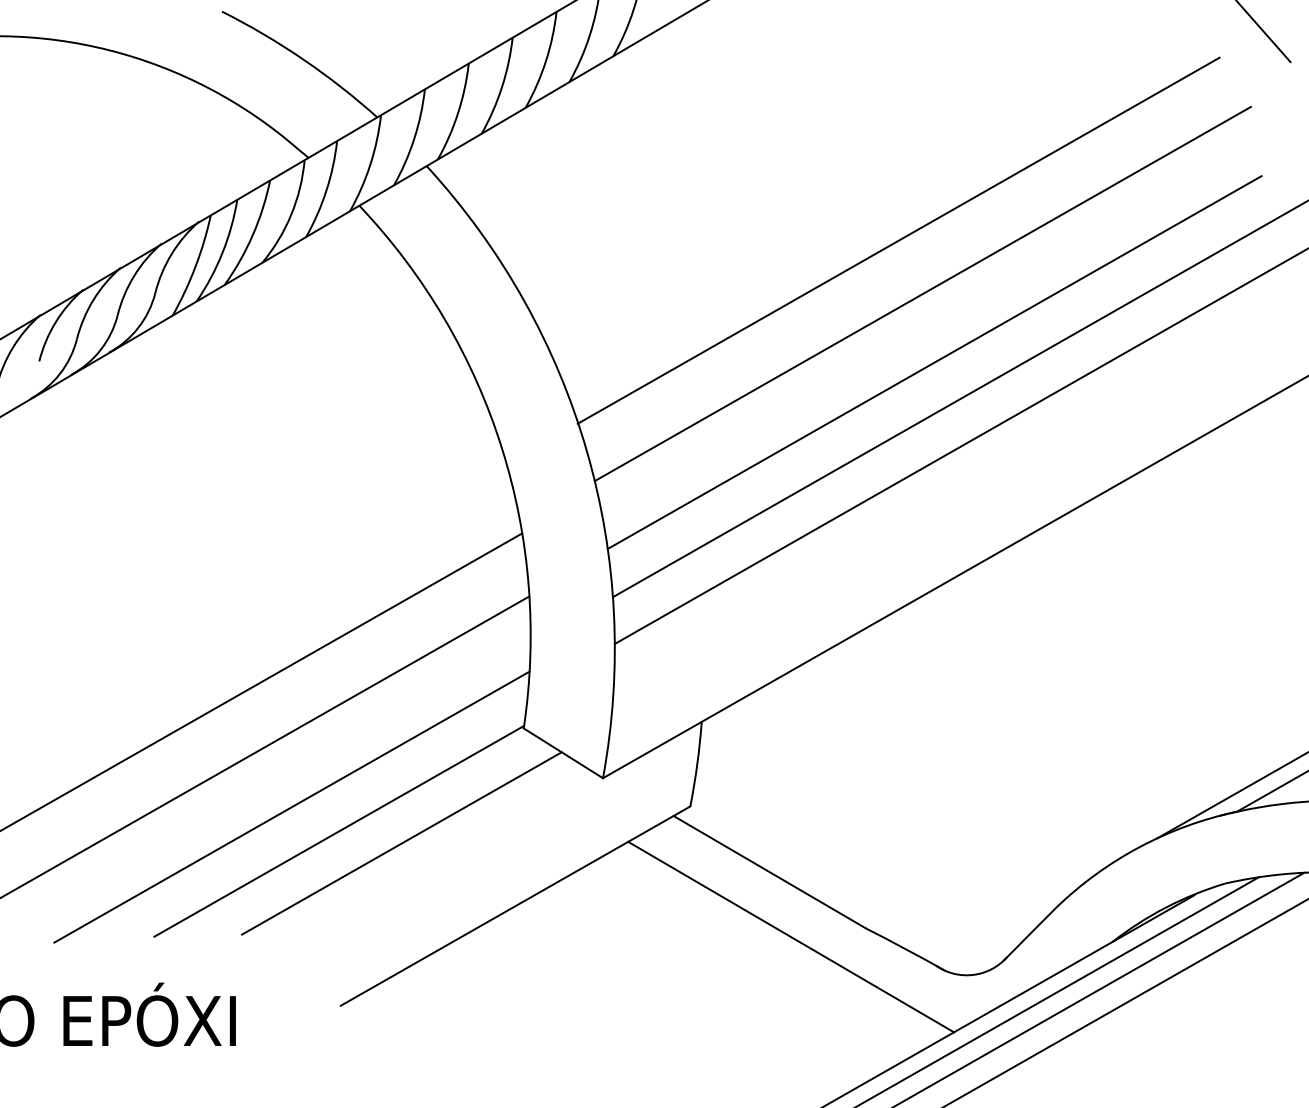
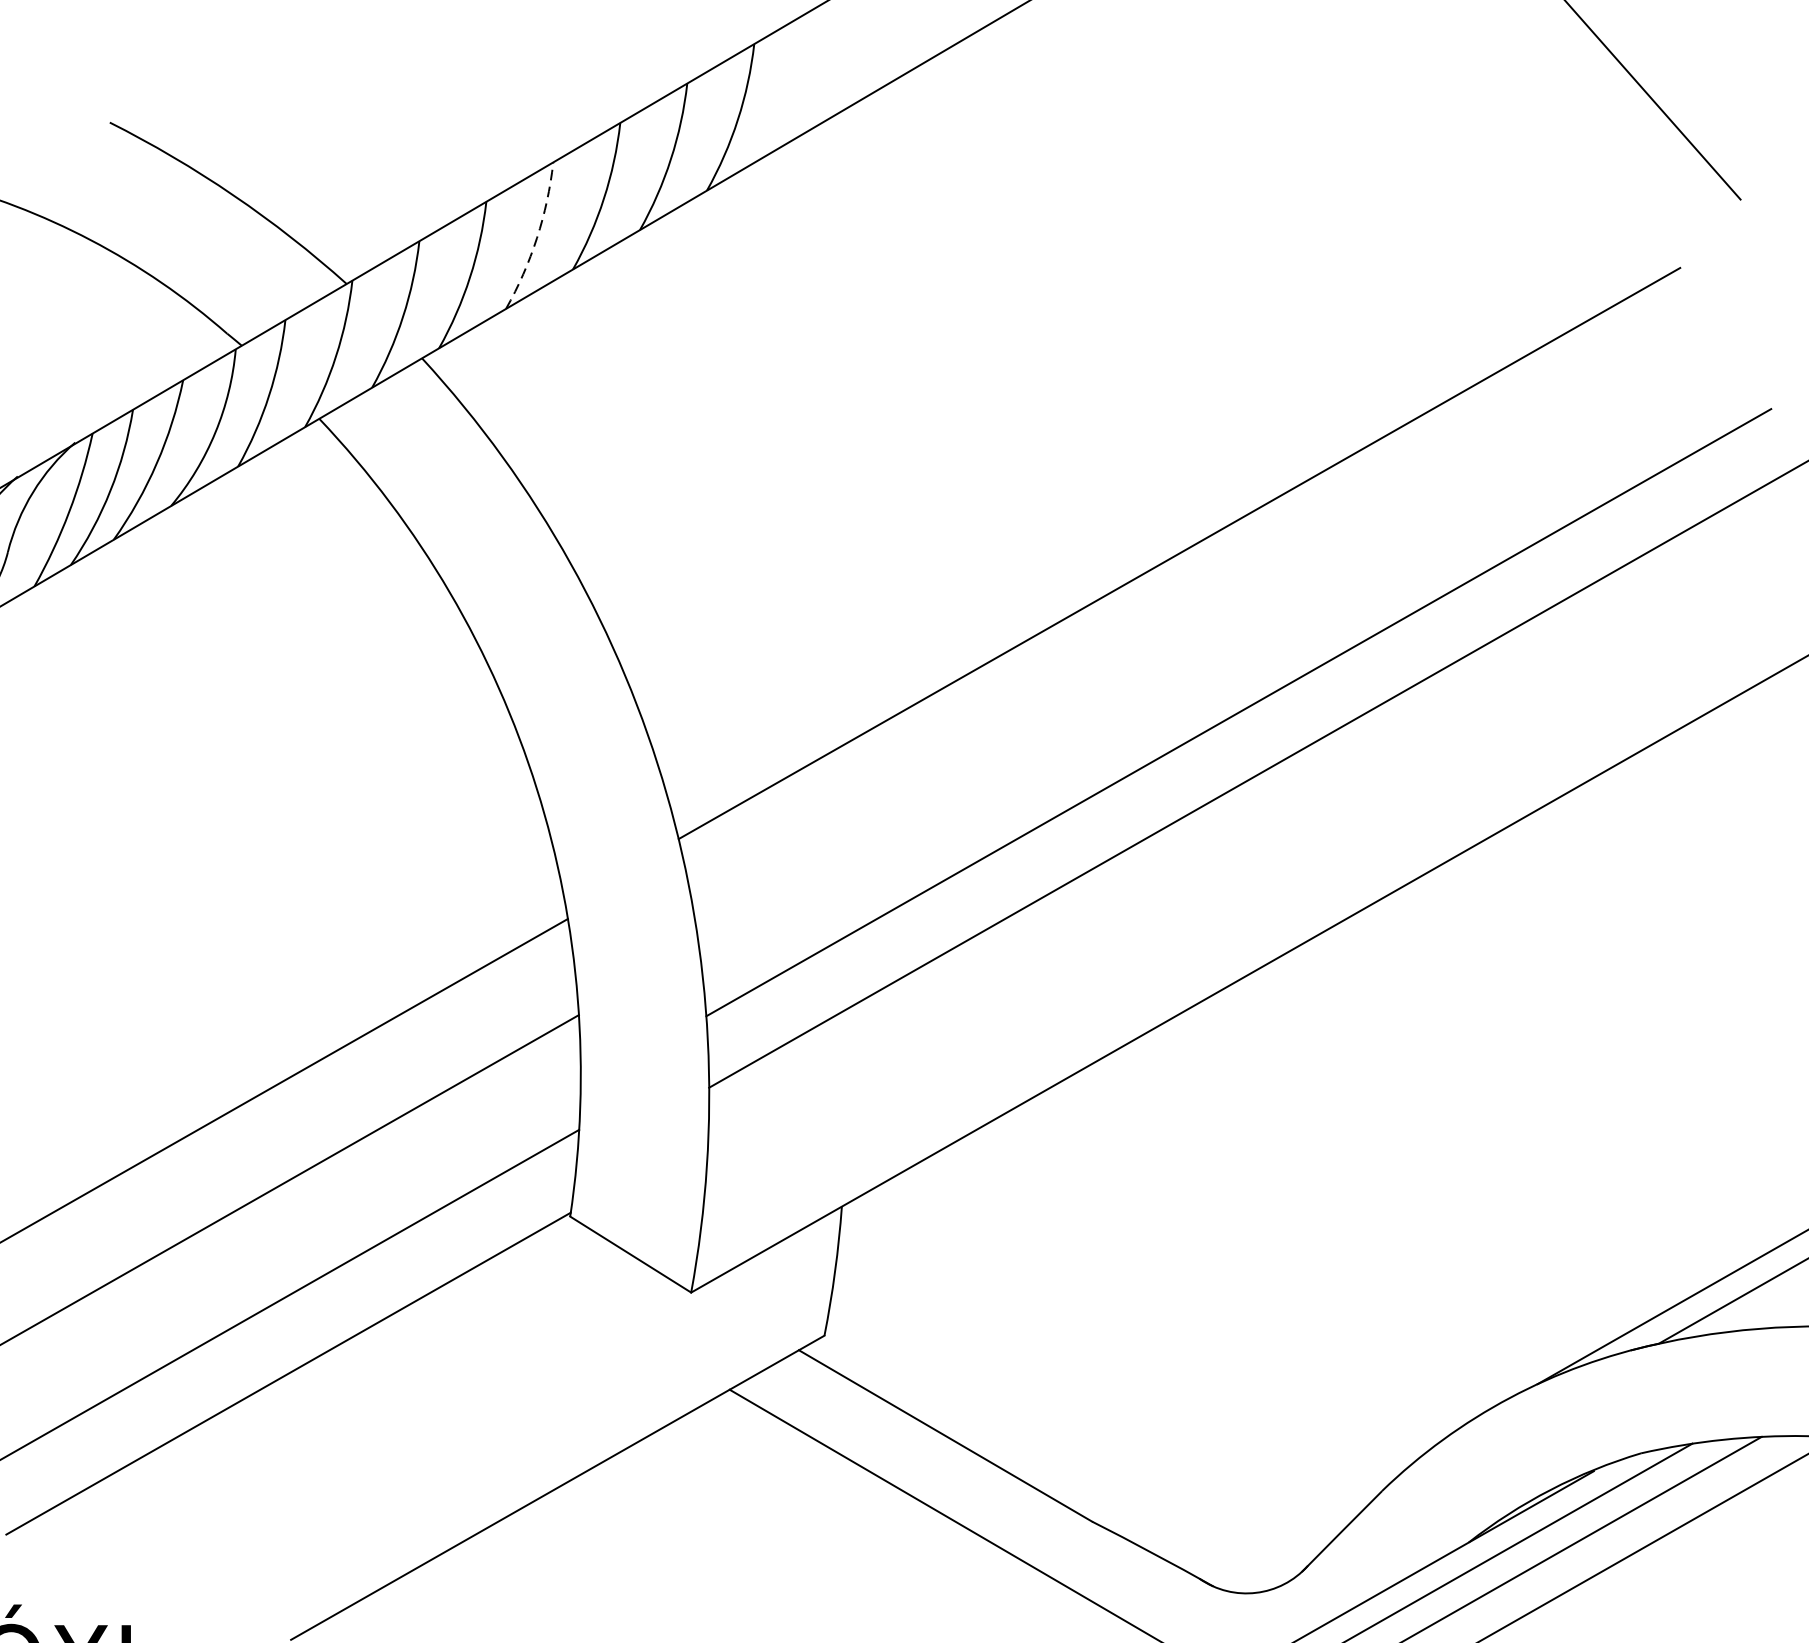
arc: (502, 87) -> (537, 238), solid -> dashed
line: (898, 240) -> (1142, 471), removed
line: (934, 362) -> (1197, 658), removed
line: (401, 843) -> (383, 1392), removed

